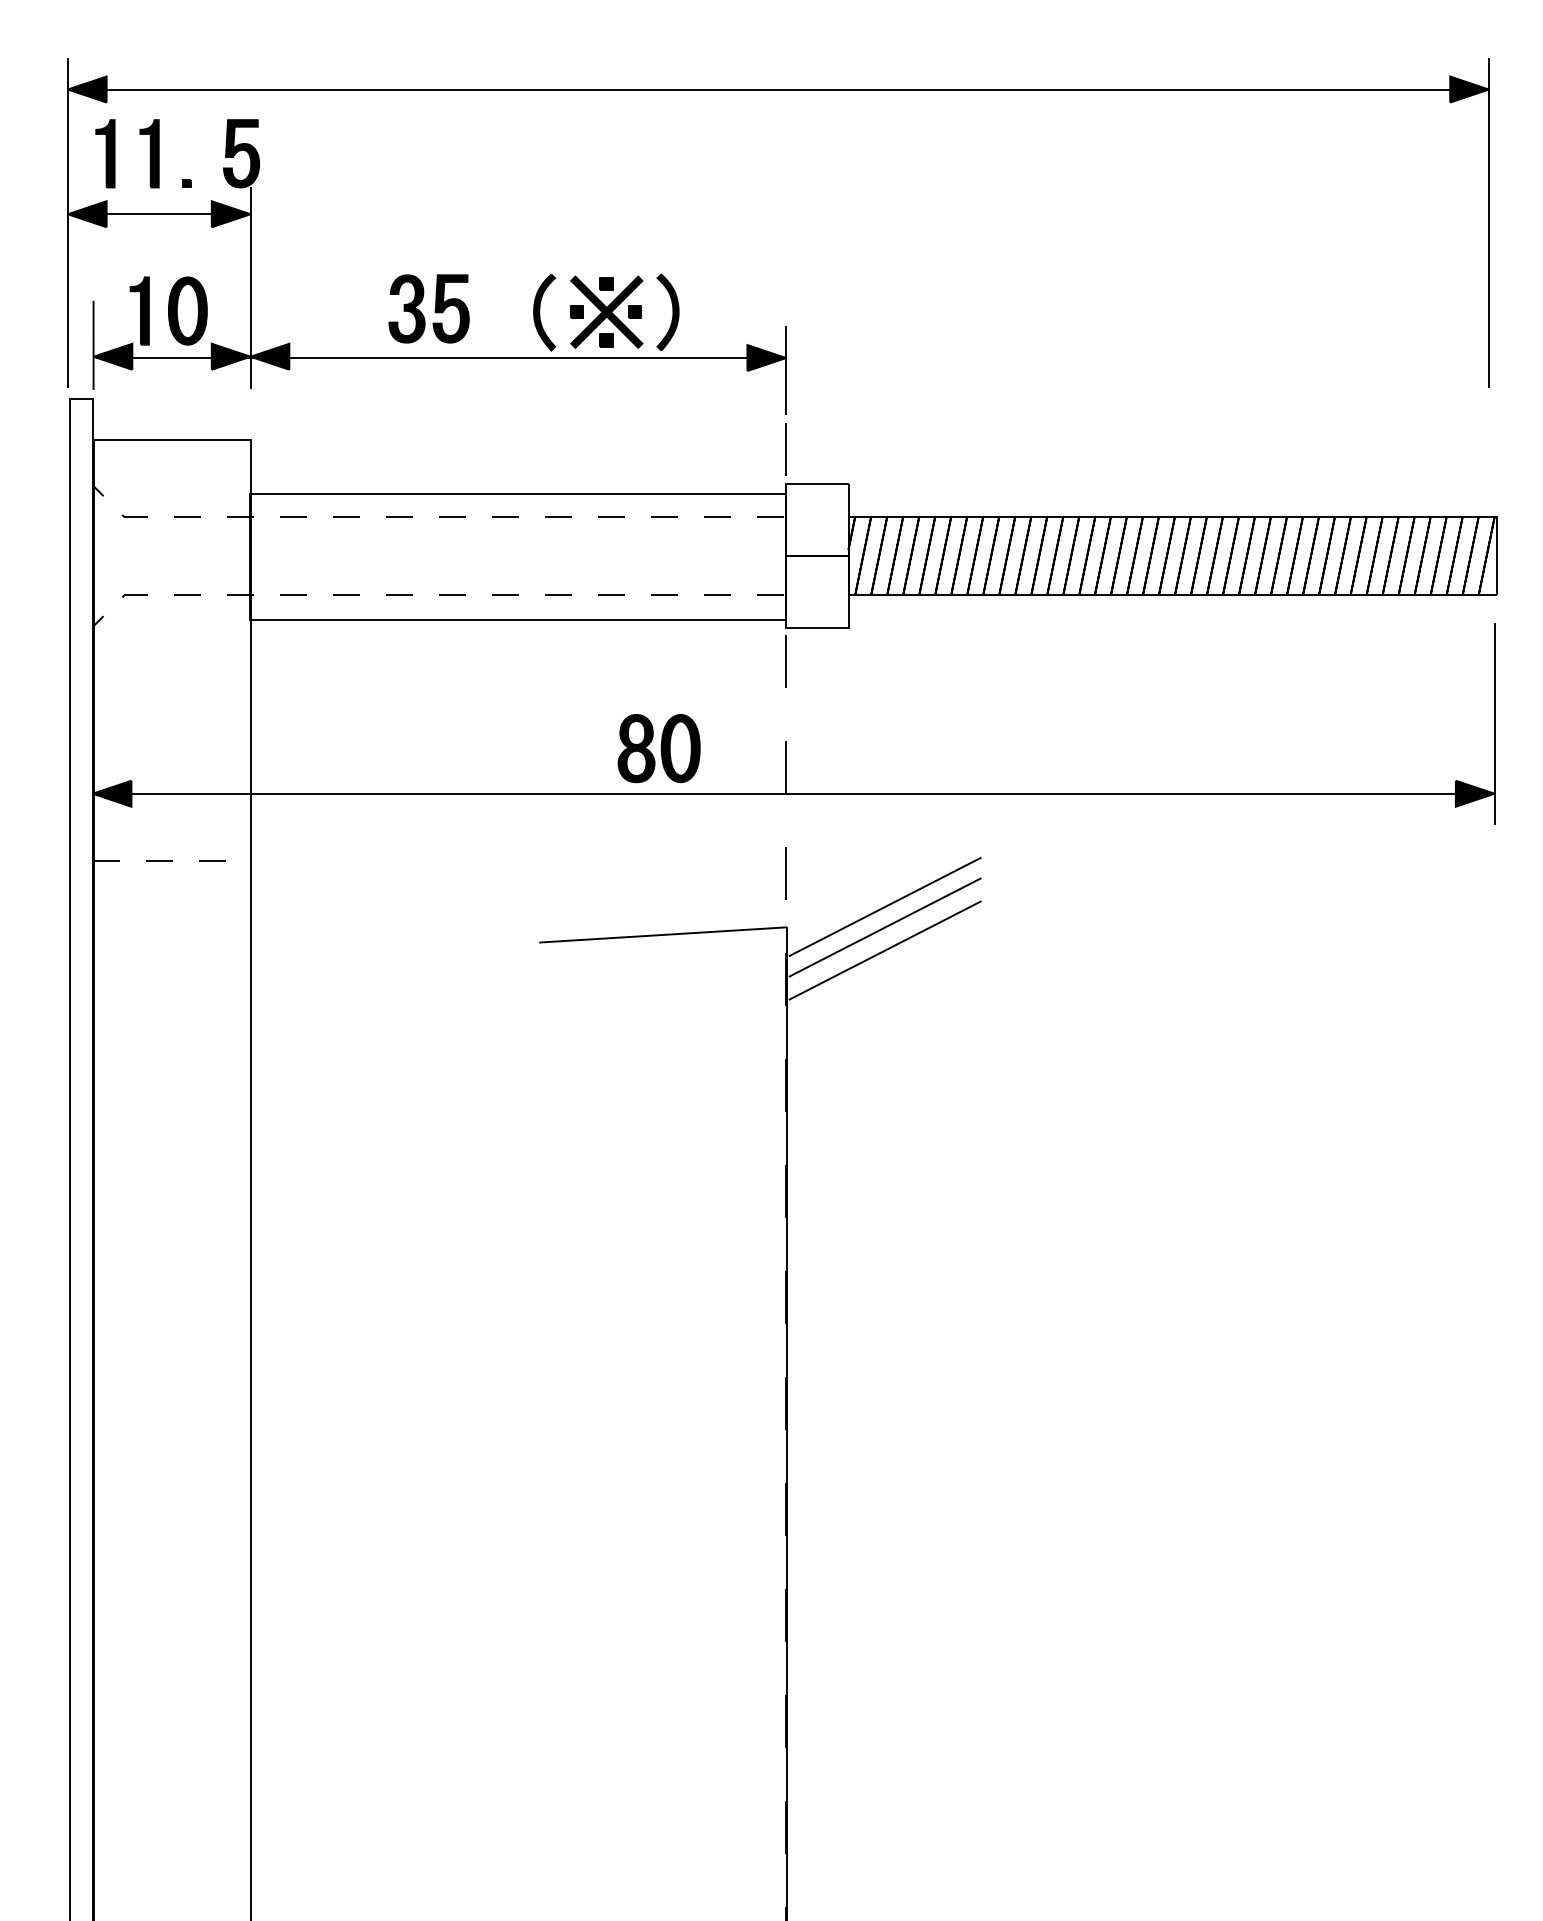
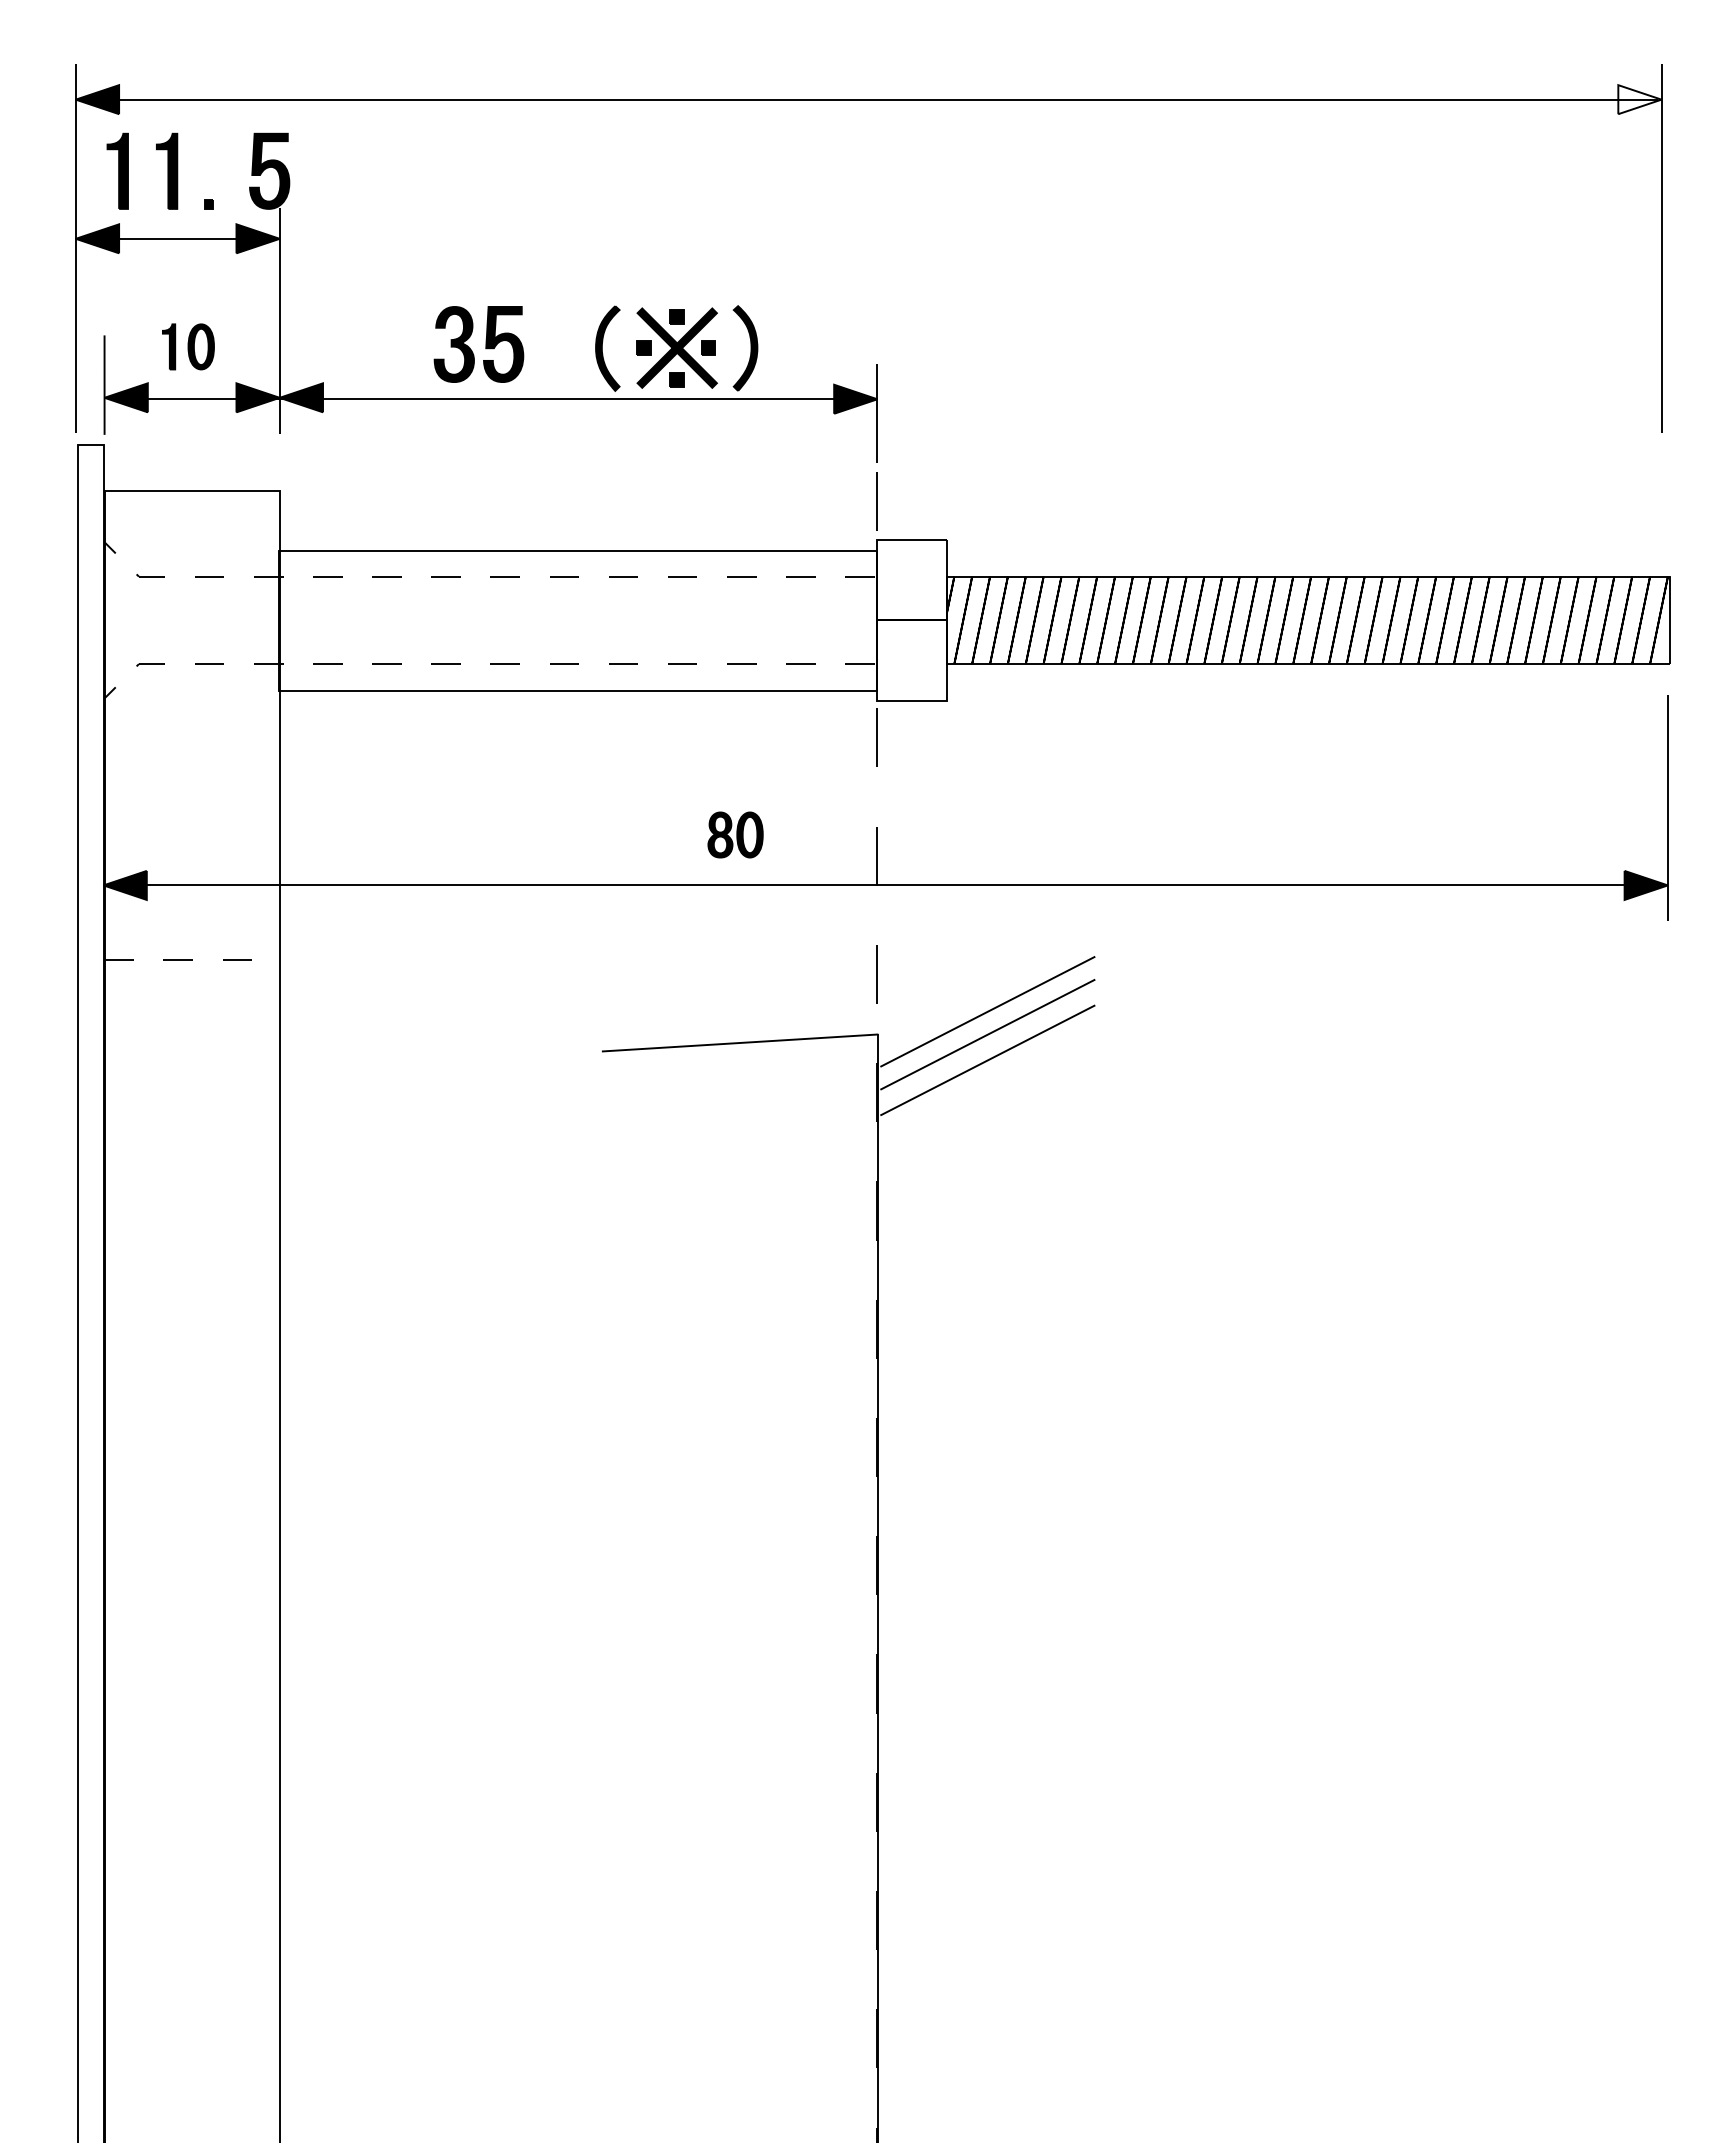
fill: (1469, 89) -> (1639, 99), removed
part: (168, 310) -> (188, 346), size x0.6
part: (659, 748) -> (735, 834), size x0.6

